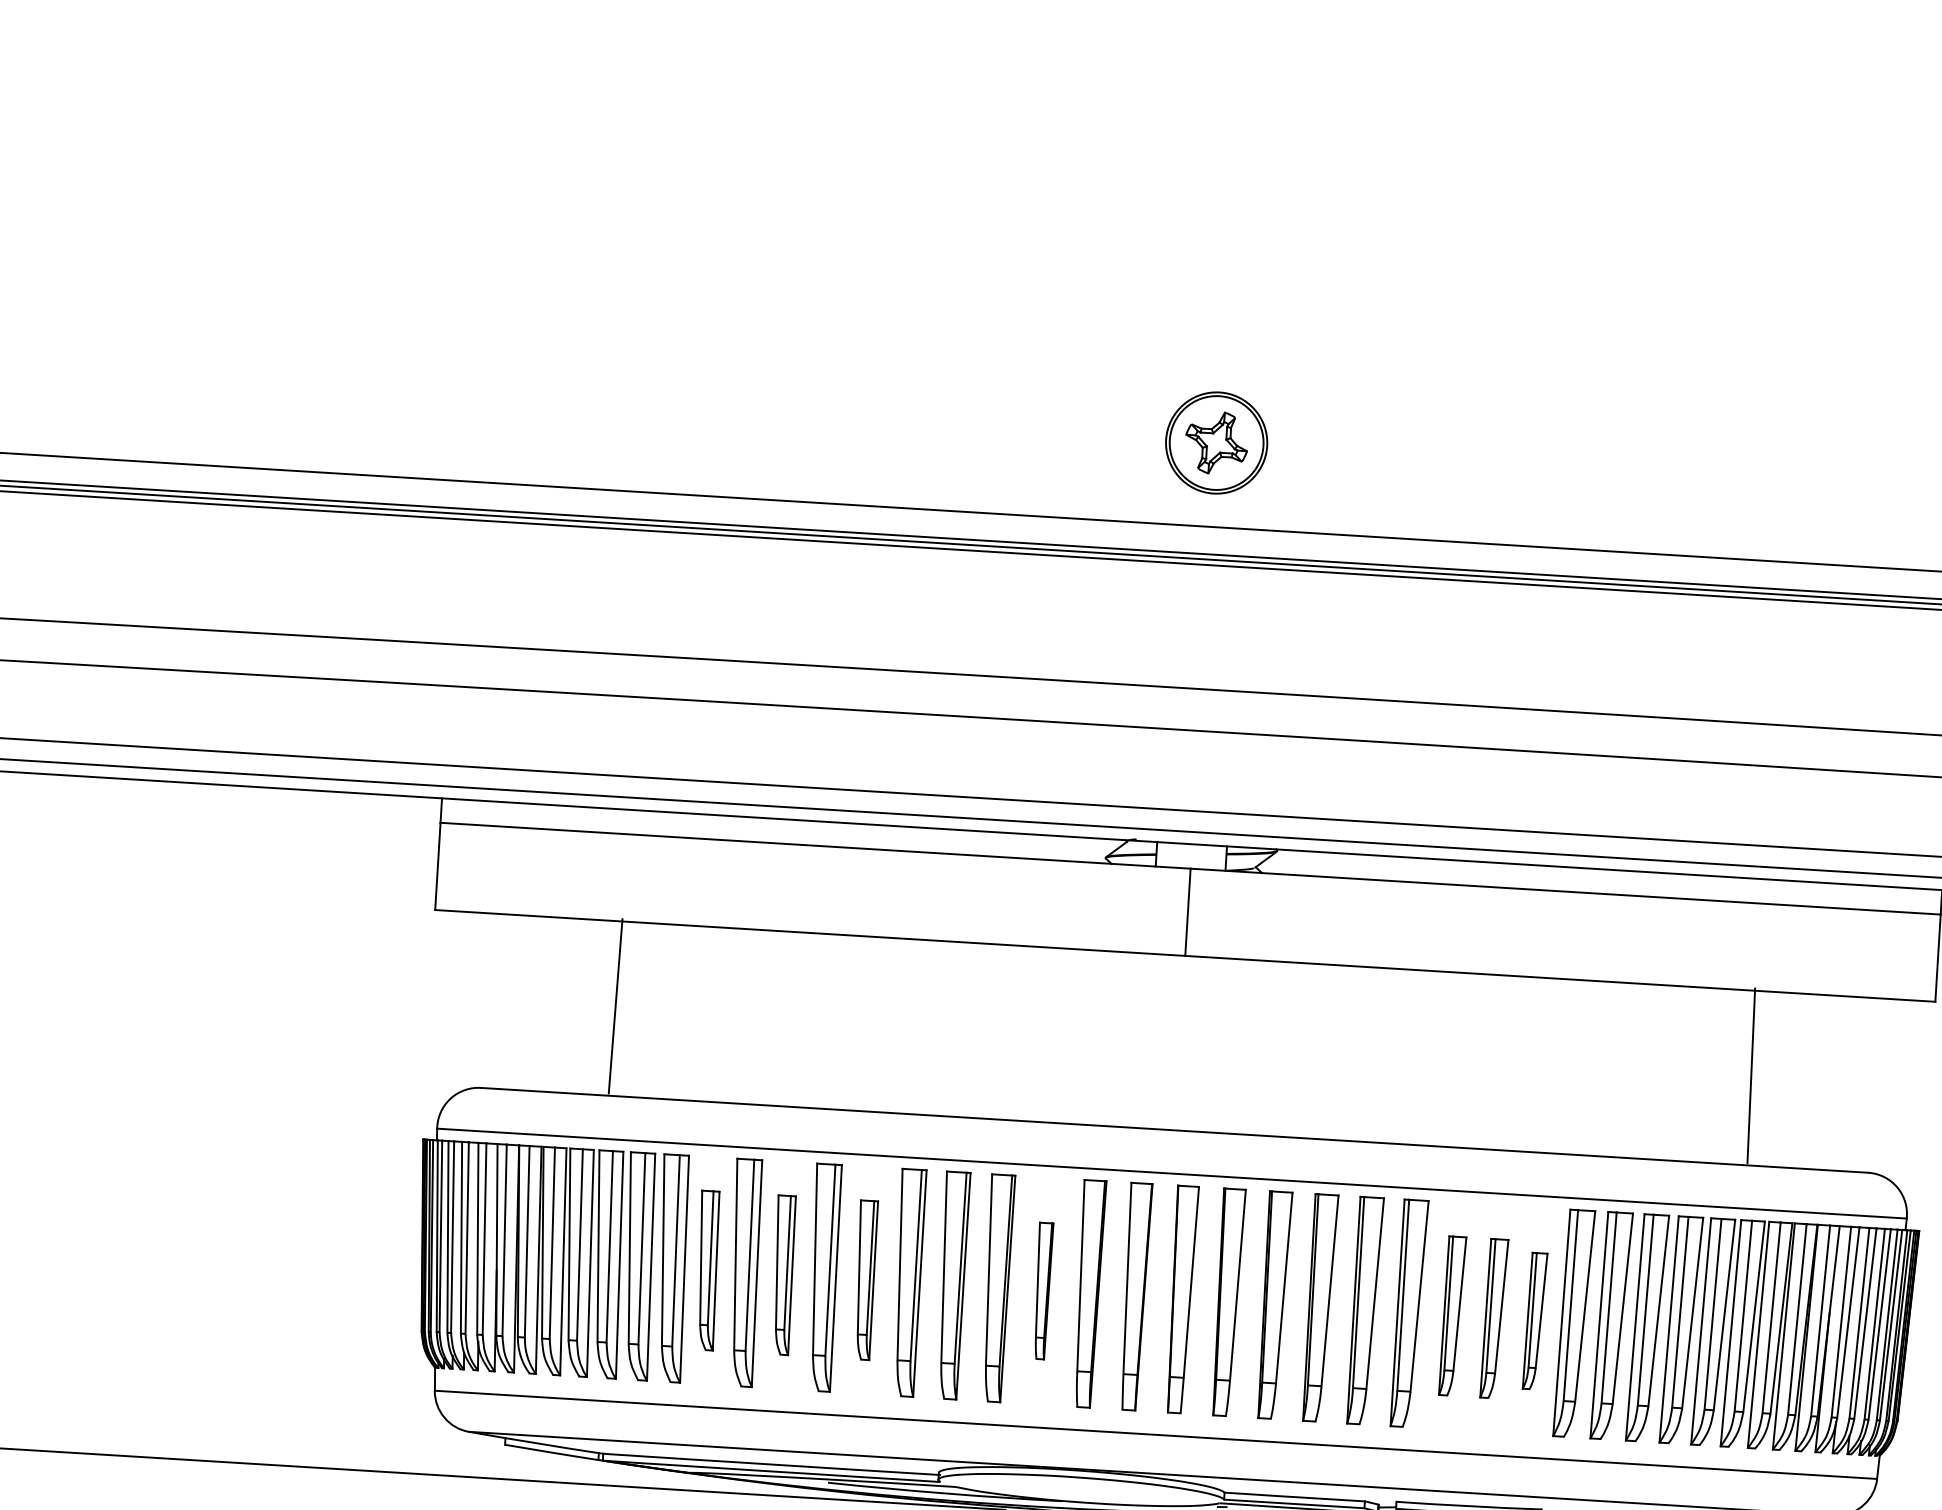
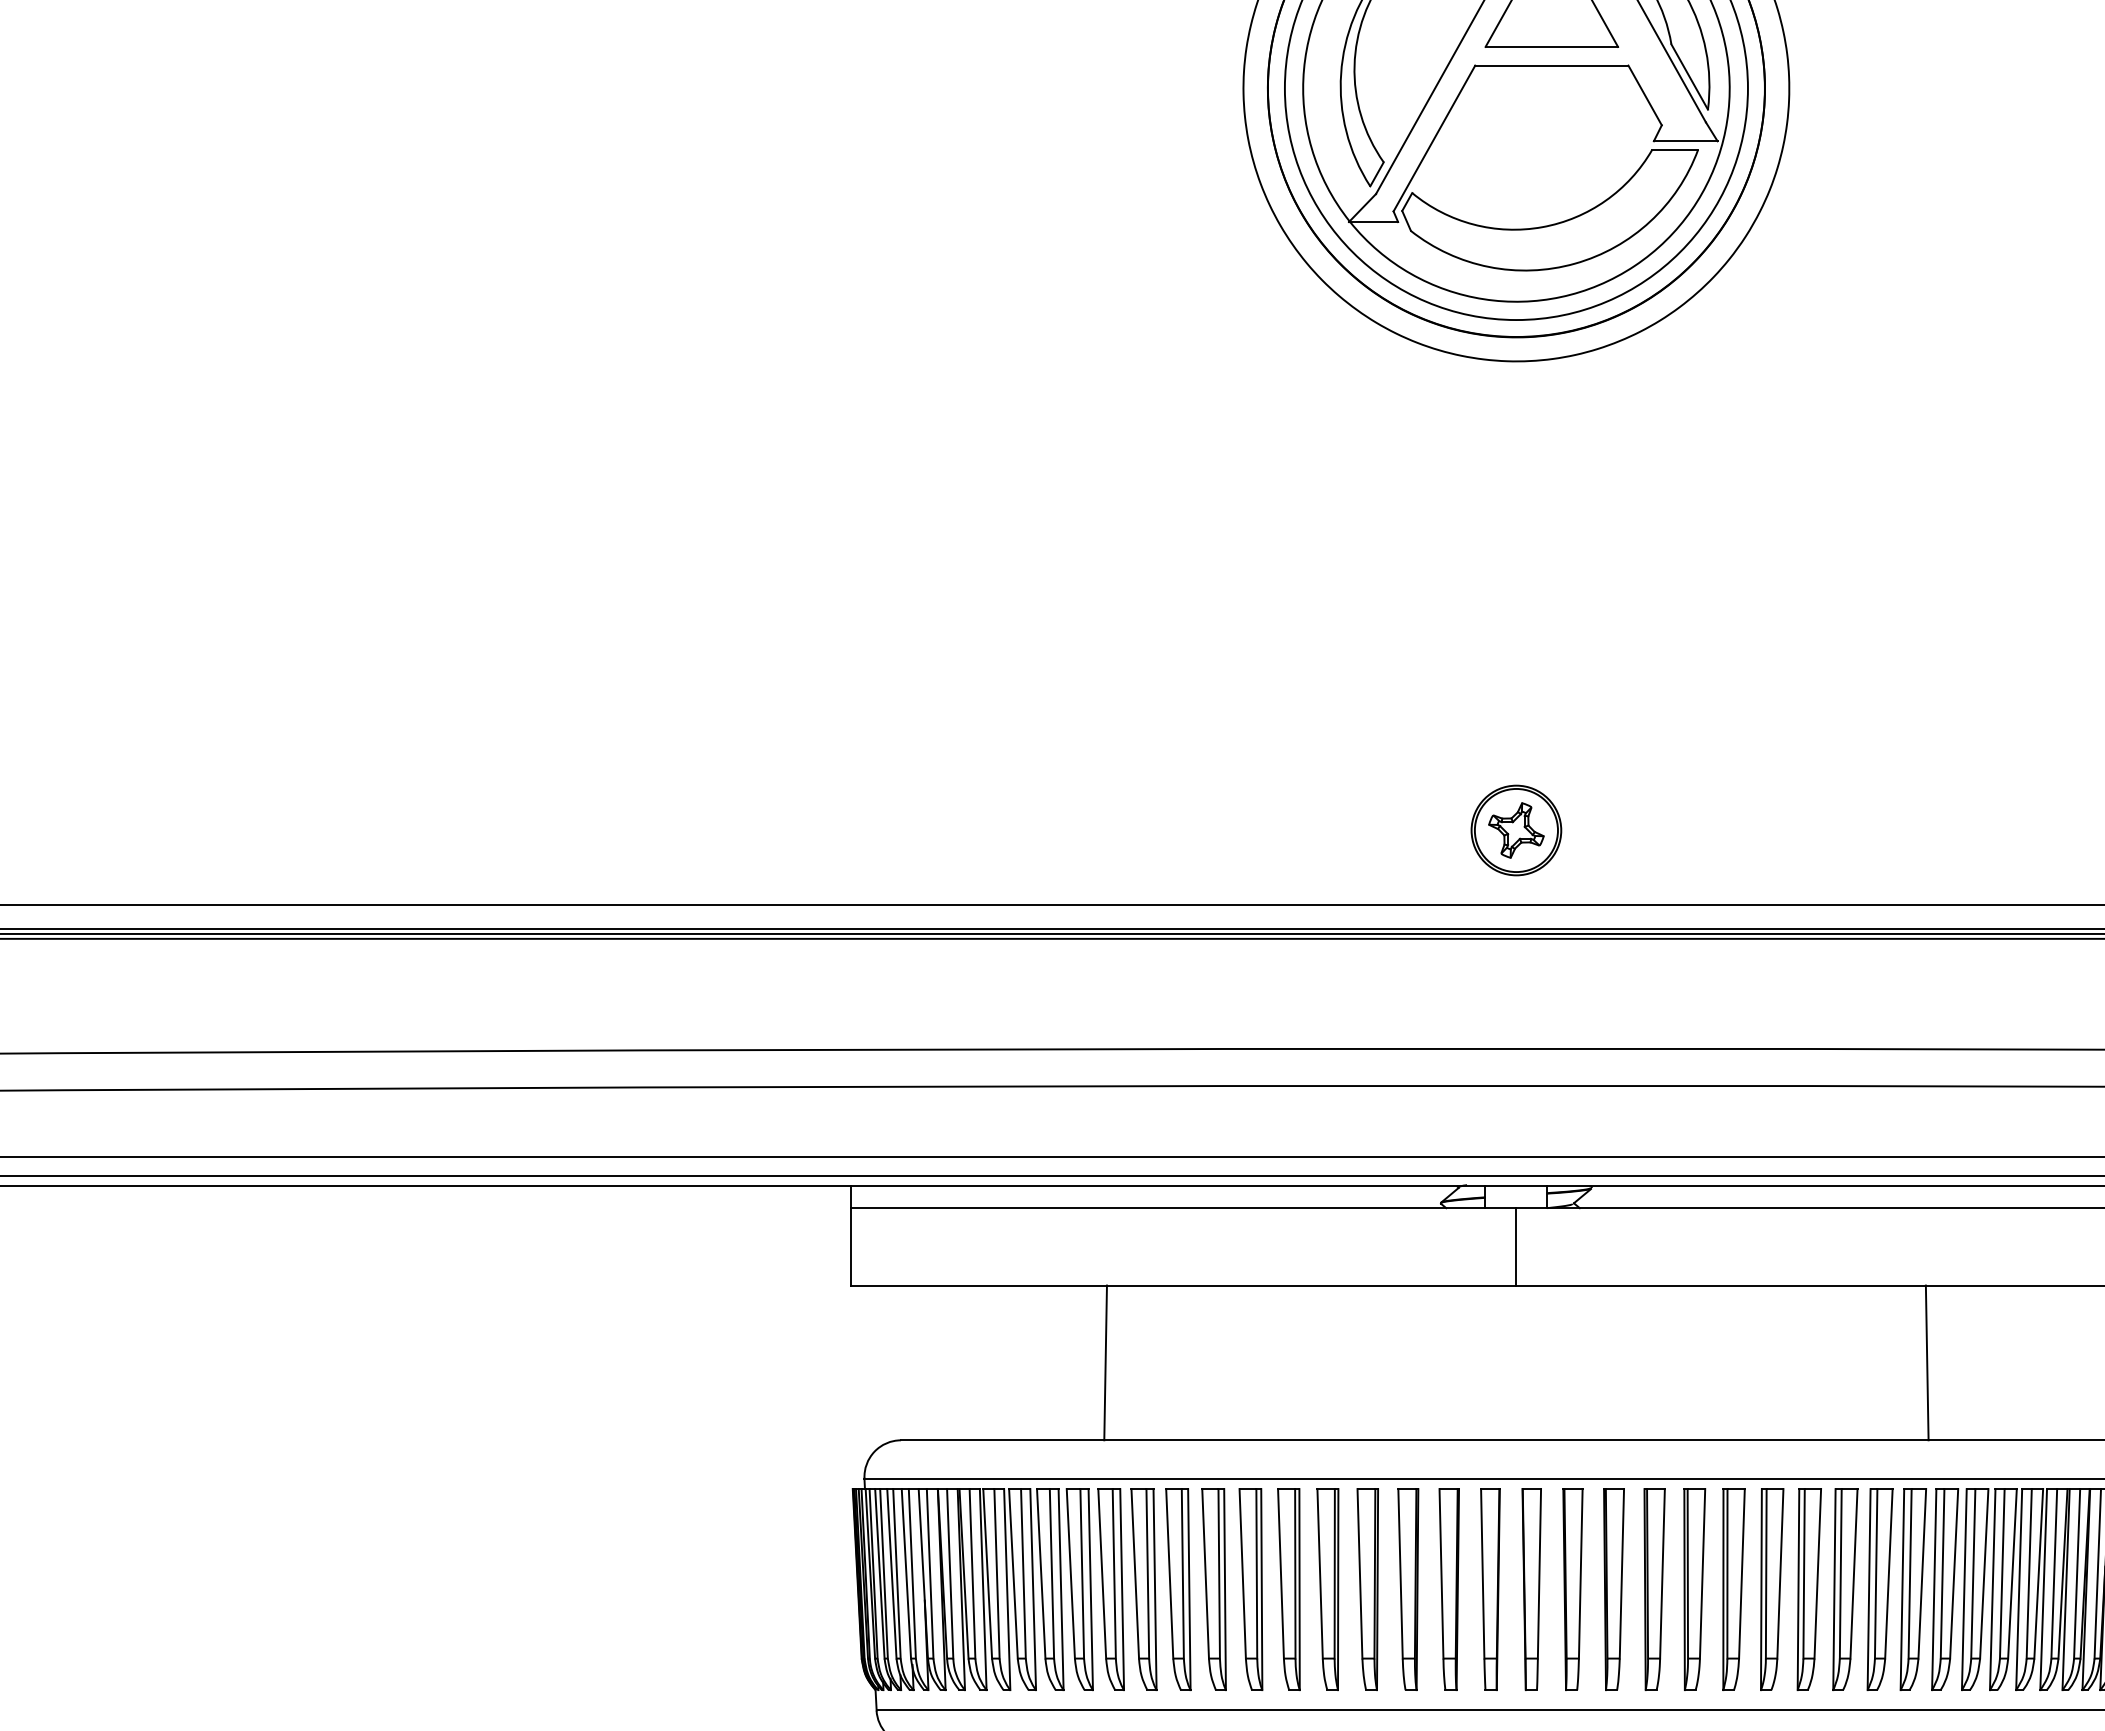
line: (615, 1005) -> (1105, 1362), moved
line: (1750, 1075) -> (1926, 1362), moved
part: (706, 1270) -> (1110, 1589), size x1.43
part: (783, 1275) -> (1178, 1589), size x1.43
part: (864, 1280) -> (1250, 1589), size x1.43
part: (1042, 1291) -> (1408, 1589), size x1.67
part: (1452, 1316) -> (1772, 1589), size x1.43
part: (1493, 1318) -> (1808, 1589), size x1.43
part: (1535, 1321) -> (1845, 1589), size x1.67

